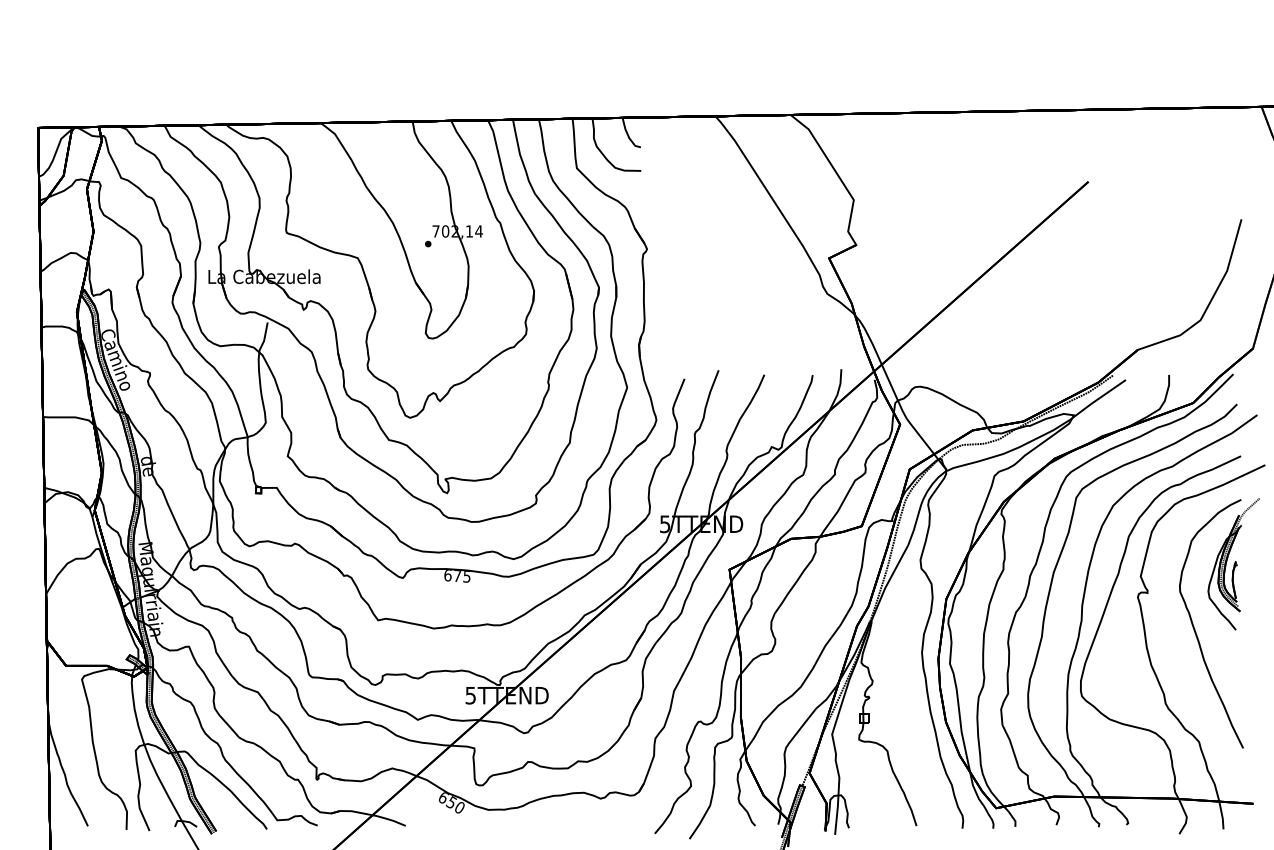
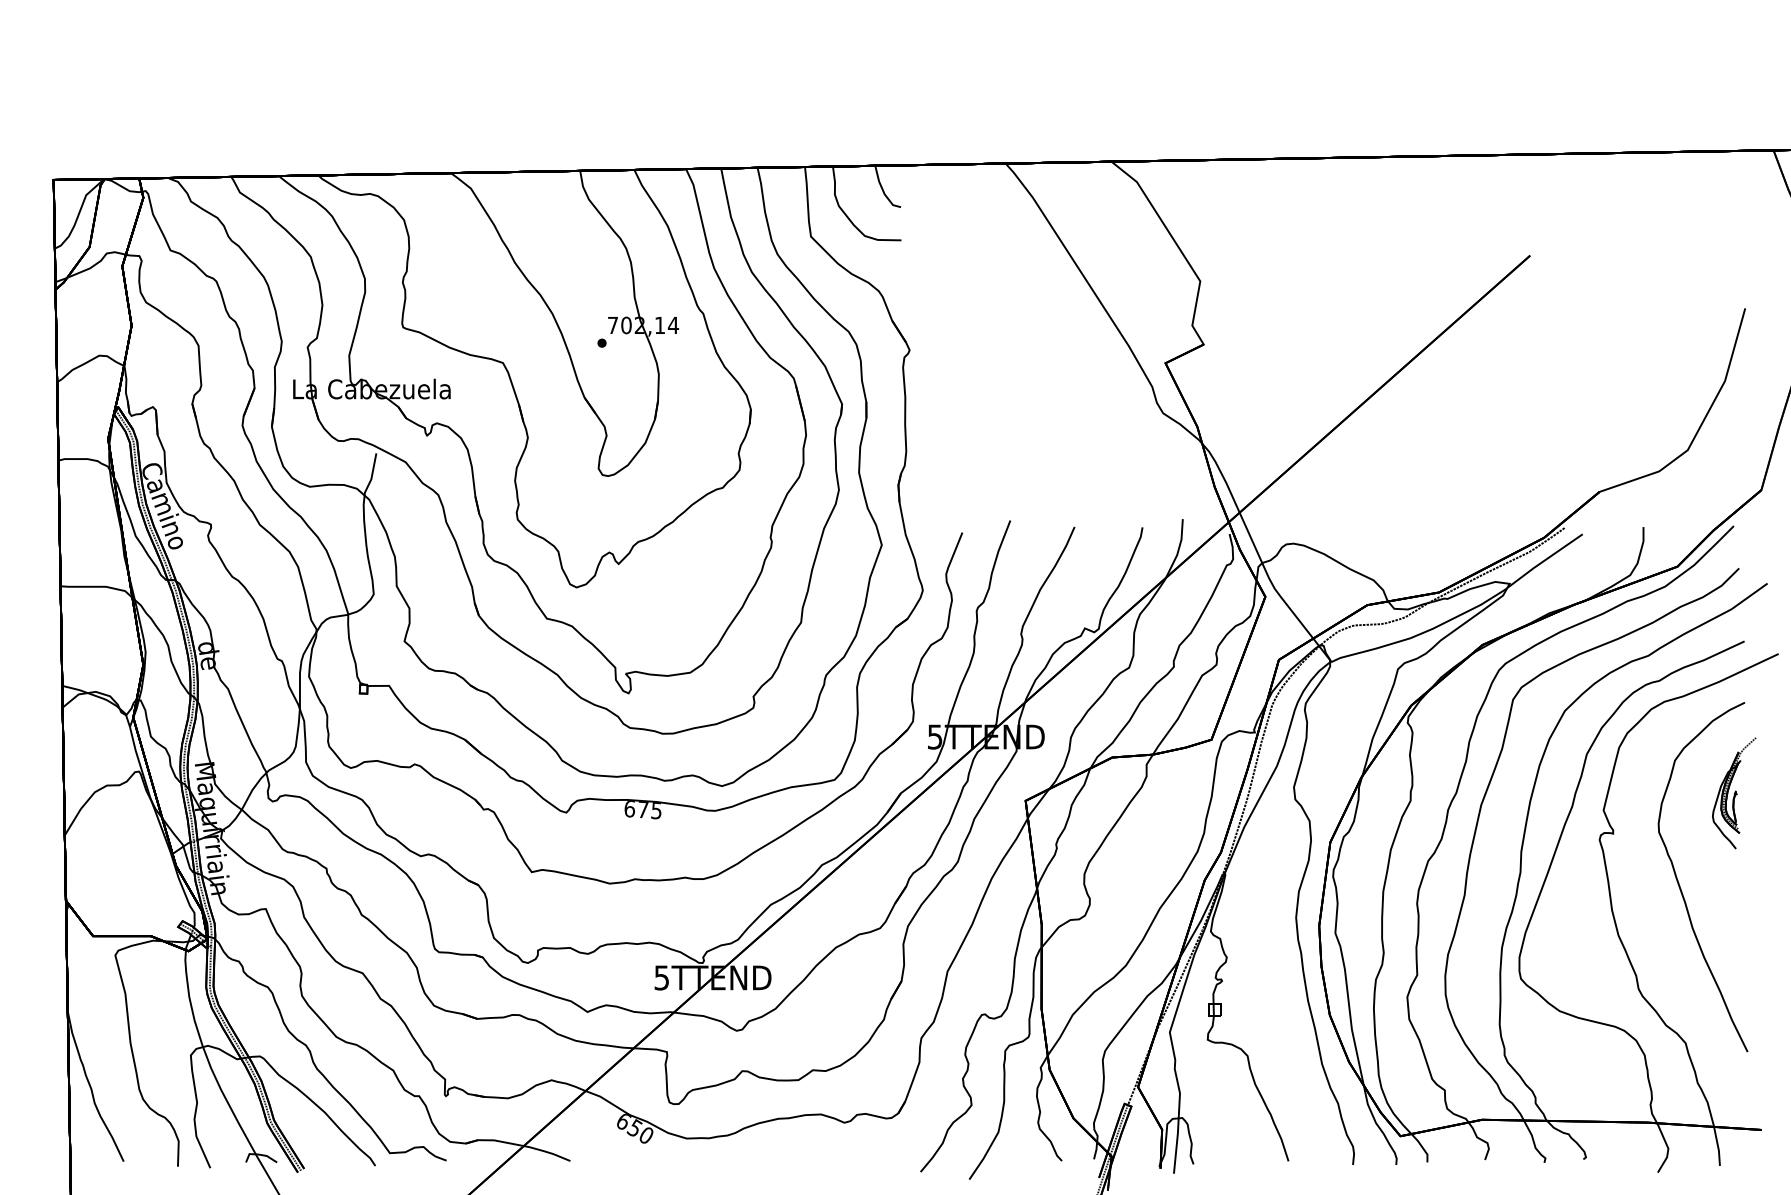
part: (1233, 564) -> (1733, 793), size x0.6

